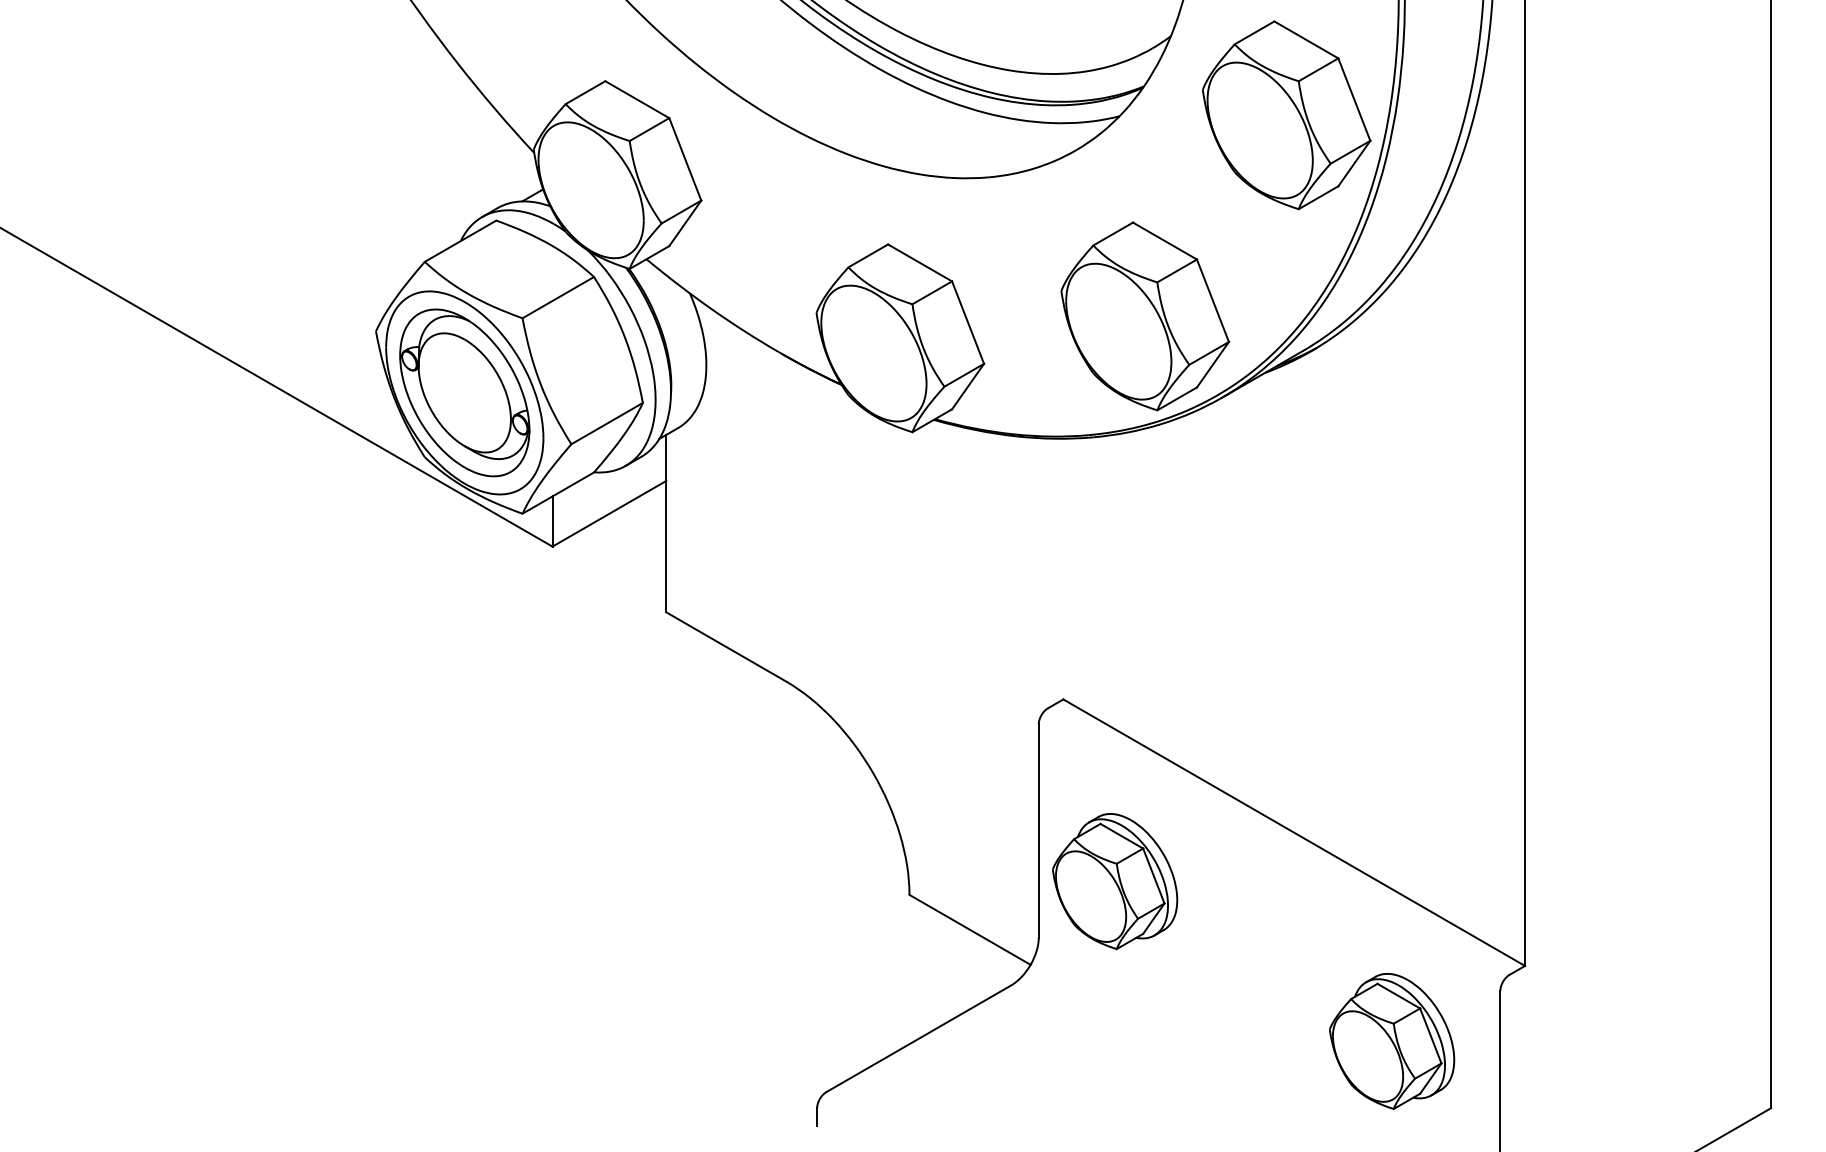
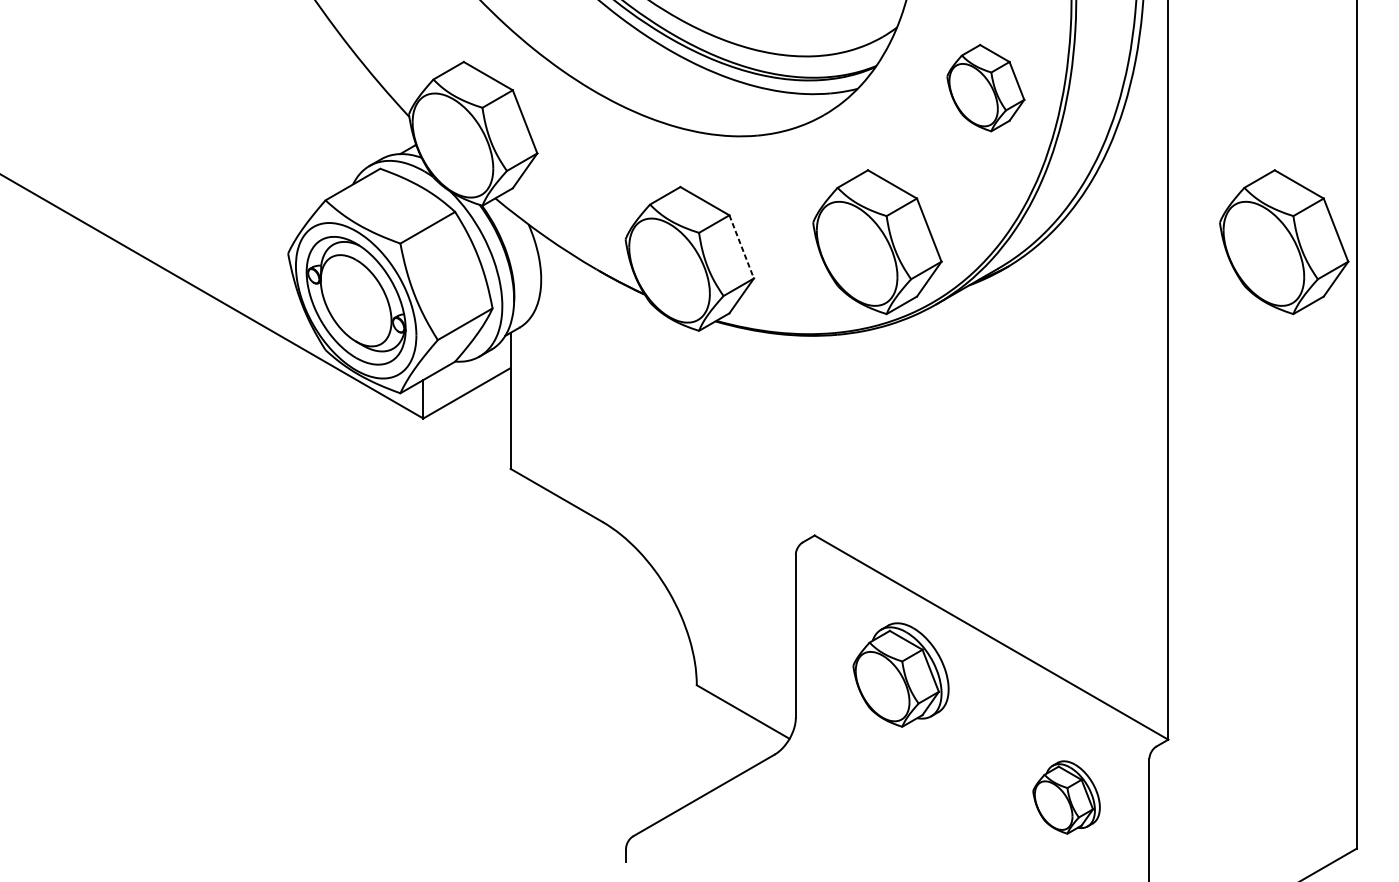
part: (1286, 115) -> (985, 88), size x0.6
part: (1676, 316) -> (1284, 242), added
line: (968, 323) -> (742, 247), solid -> dashed
part: (1115, 881) -> (901, 675), moved
part: (1392, 1041) -> (1066, 797), size x0.7

